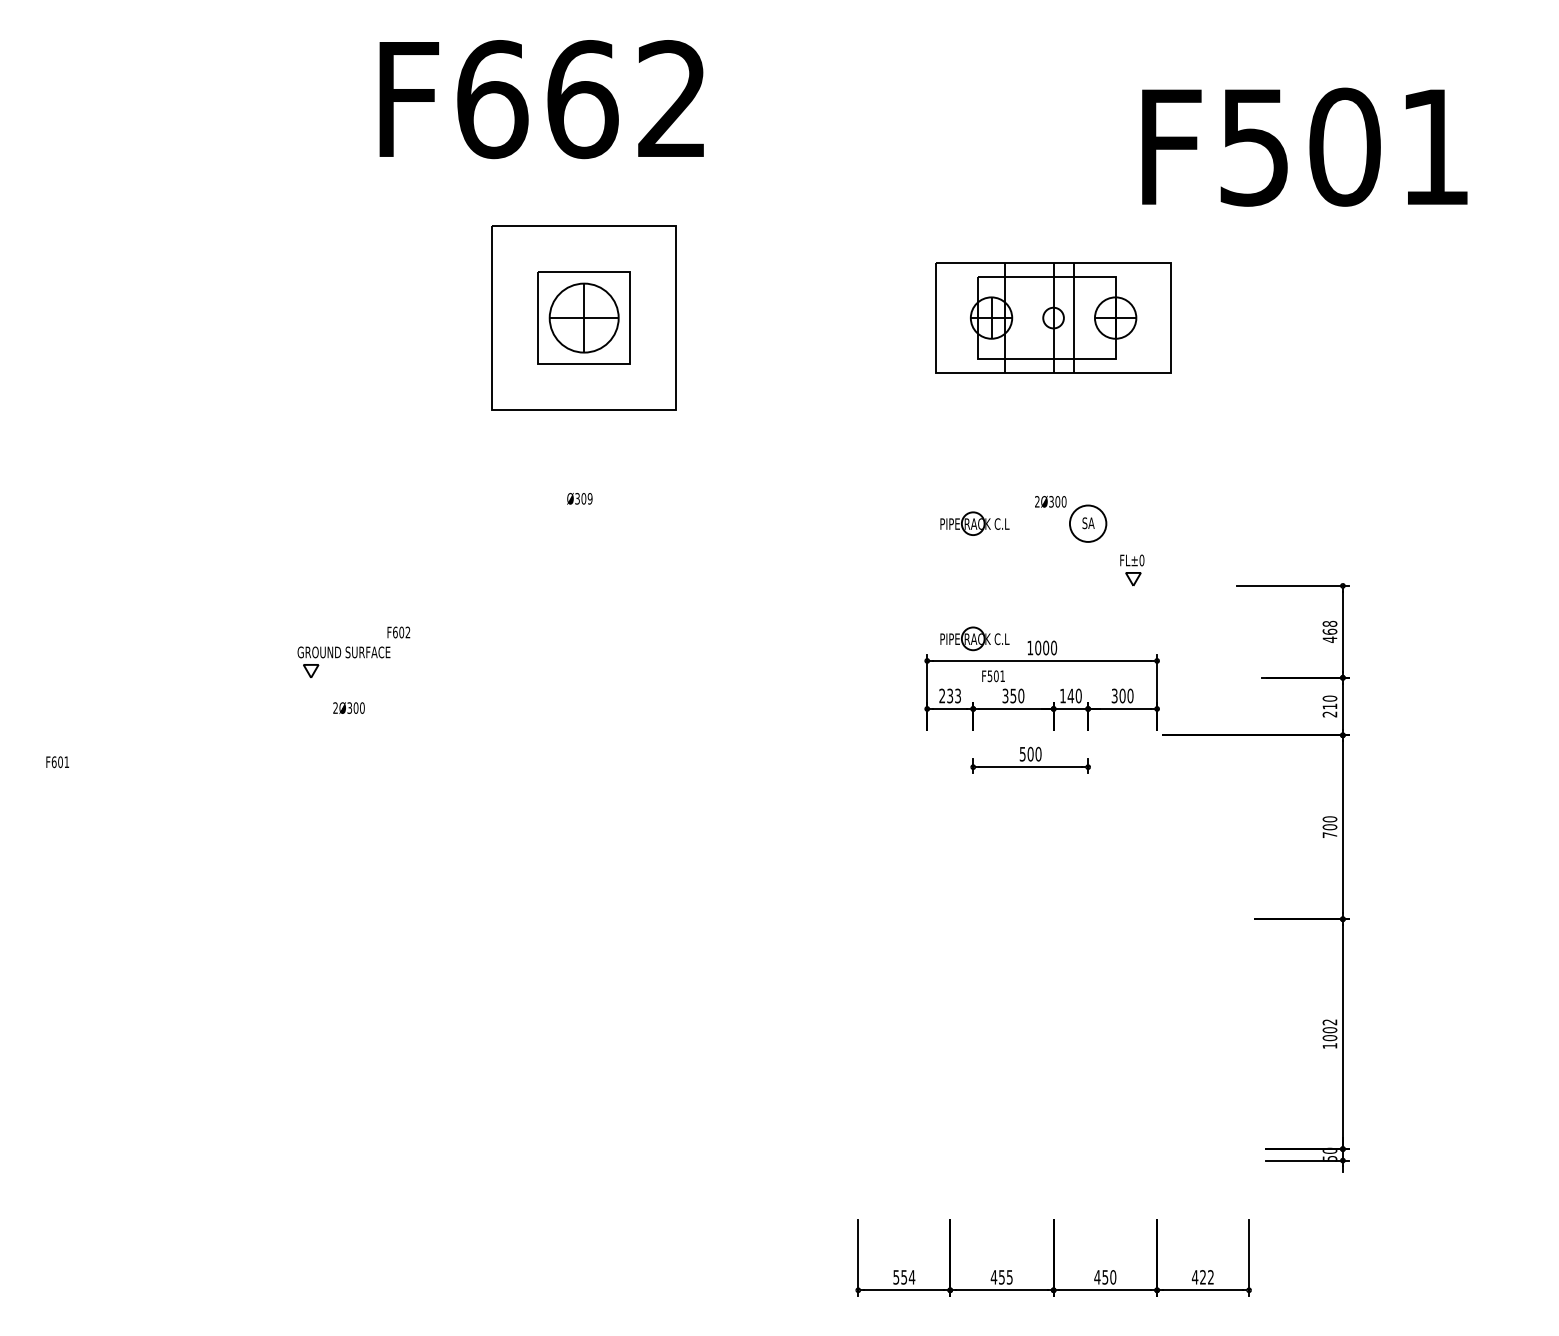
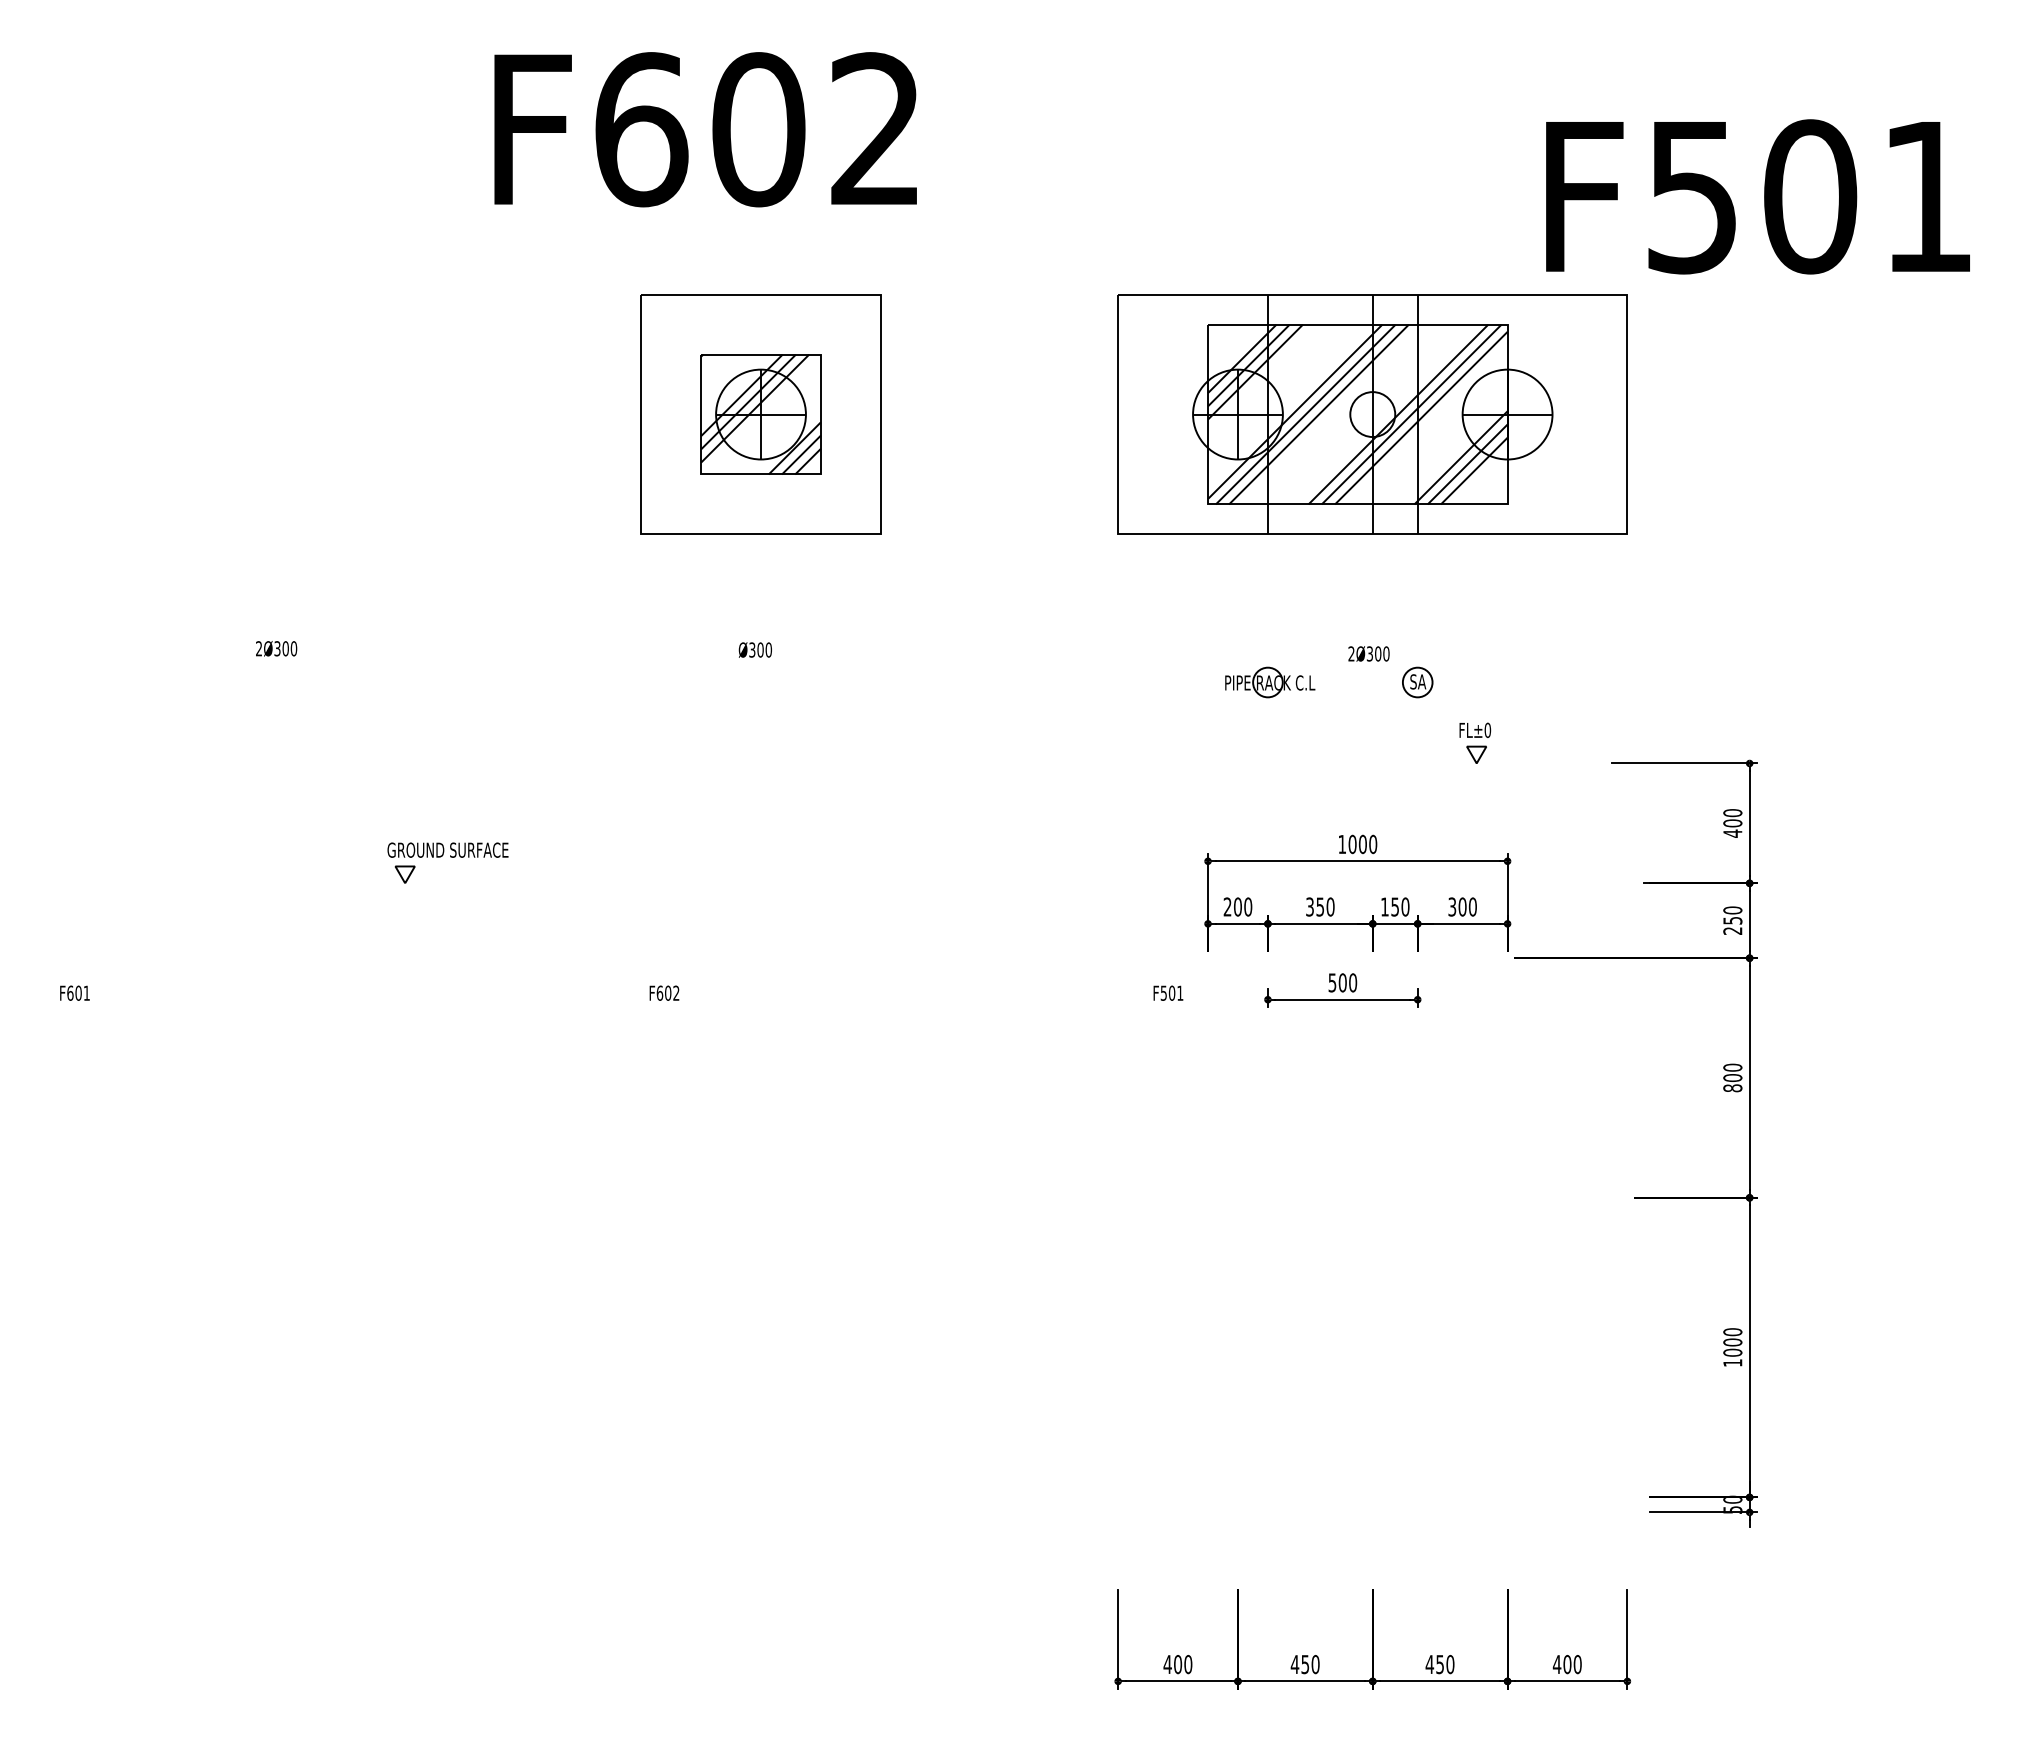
text: (583, 99) -> (759, 129), F662 -> F602
text: (1304, 146) -> (1757, 196), moved
hatch: (583, 318) -> (760, 414), added
part: (1053, 318) -> (1372, 414), size x1.67
text: (589, 498) -> (768, 649), Ø309 -> Ø300
circle: (1087, 523) -> (1417, 682), size x0.62
text: (1329, 628) -> (1732, 818), 468 -> 400
text: (398, 631) -> (664, 992), moved
part: (975, 638) -> (1270, 832), removed
text: (993, 675) -> (1168, 992), moved
text: (954, 695) -> (1243, 906), 233 -> 200
text: (1070, 695) -> (1394, 906), 140 -> 150
text: (1329, 706) -> (1732, 920), 210 -> 250
text: (348, 707) -> (276, 648), moved
text: (1329, 835) -> (1732, 1088), 700 -> 800
text: (1329, 1022) -> (1732, 1332), 1002 -> 1000
text: (903, 1277) -> (1177, 1664), 554 -> 400
text: (1009, 1277) -> (1315, 1664), 455 -> 450
text: (1206, 1277) -> (1572, 1664), 422 -> 400

